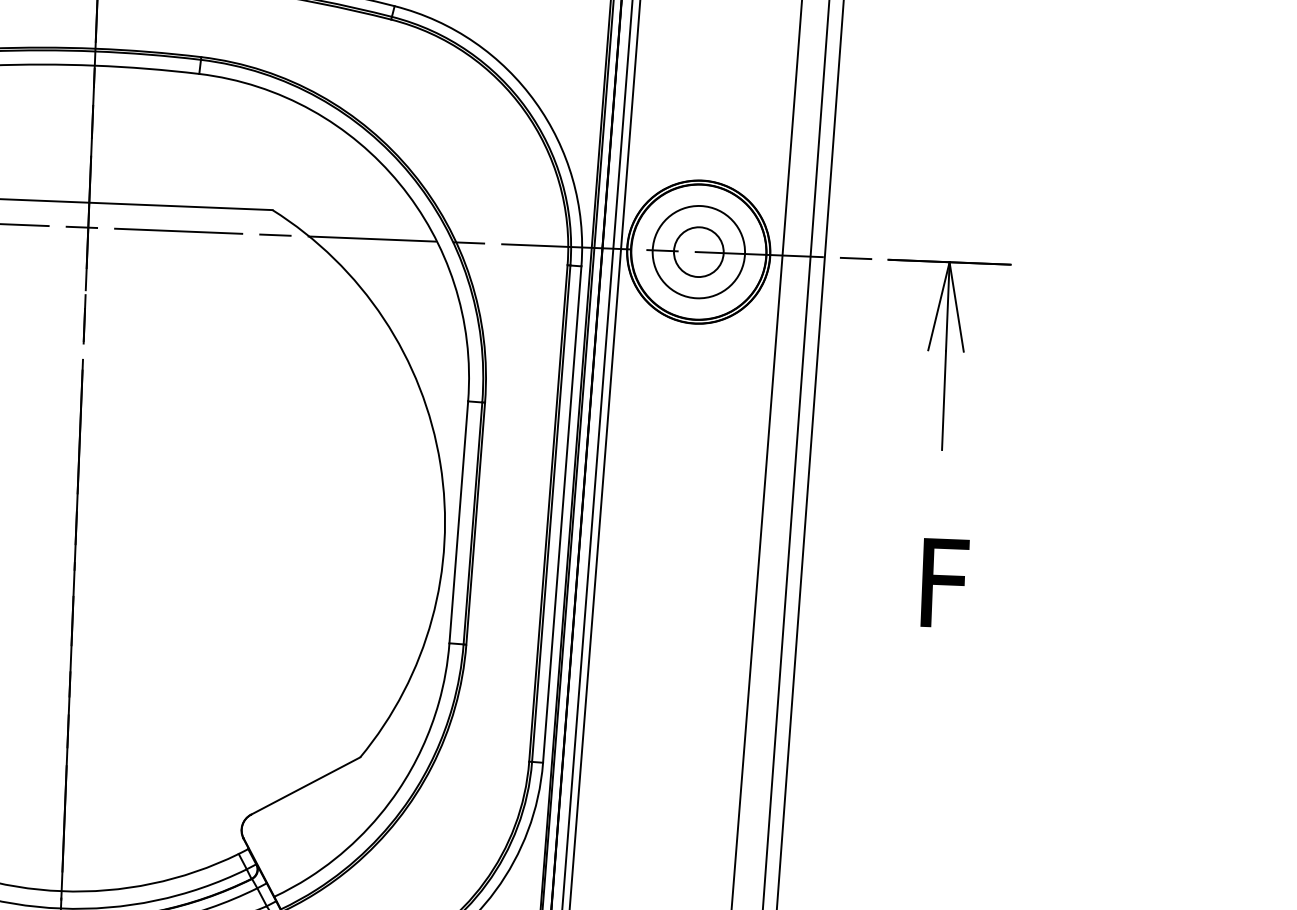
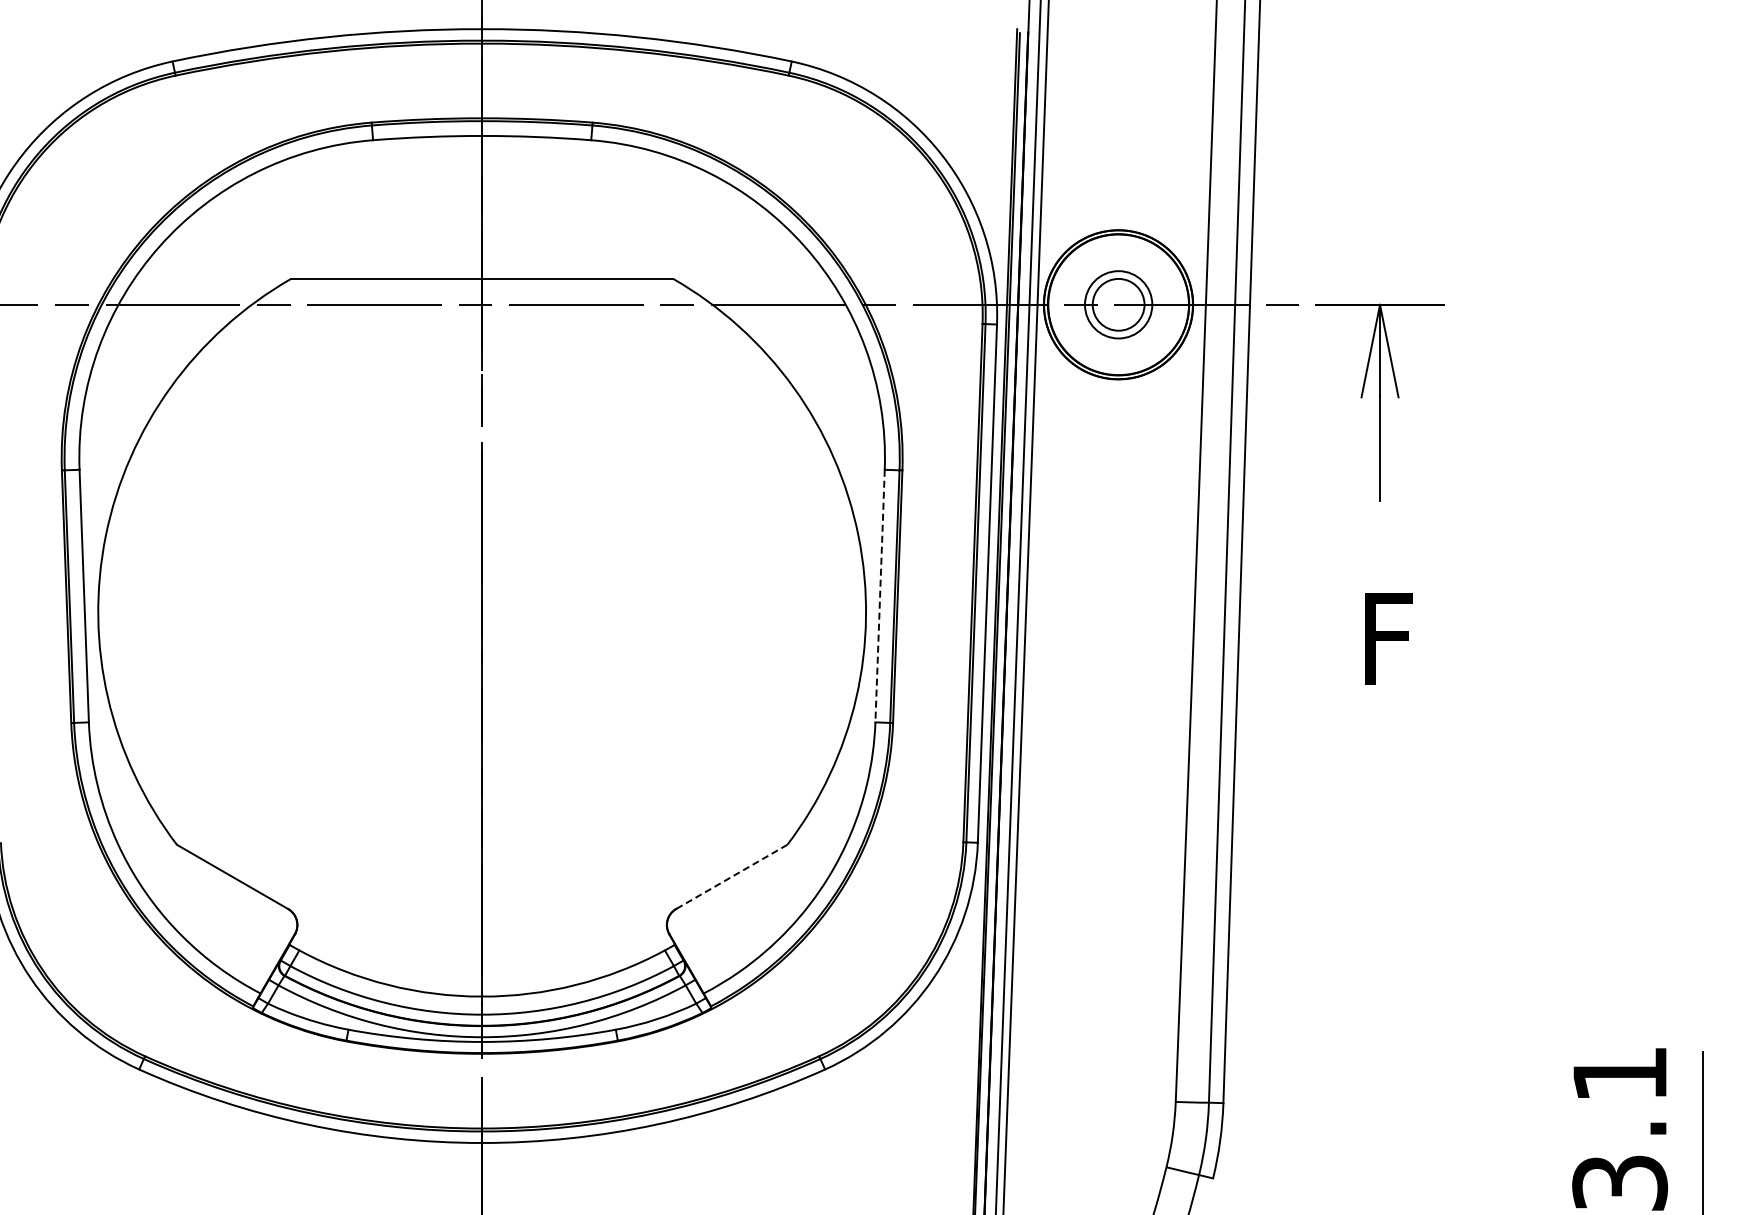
circle: (698, 251) -> (1118, 304), size x0.7
line: (459, 522) -> (880, 596), solid -> dashed
line: (305, 786) -> (731, 877), solid -> dashed

